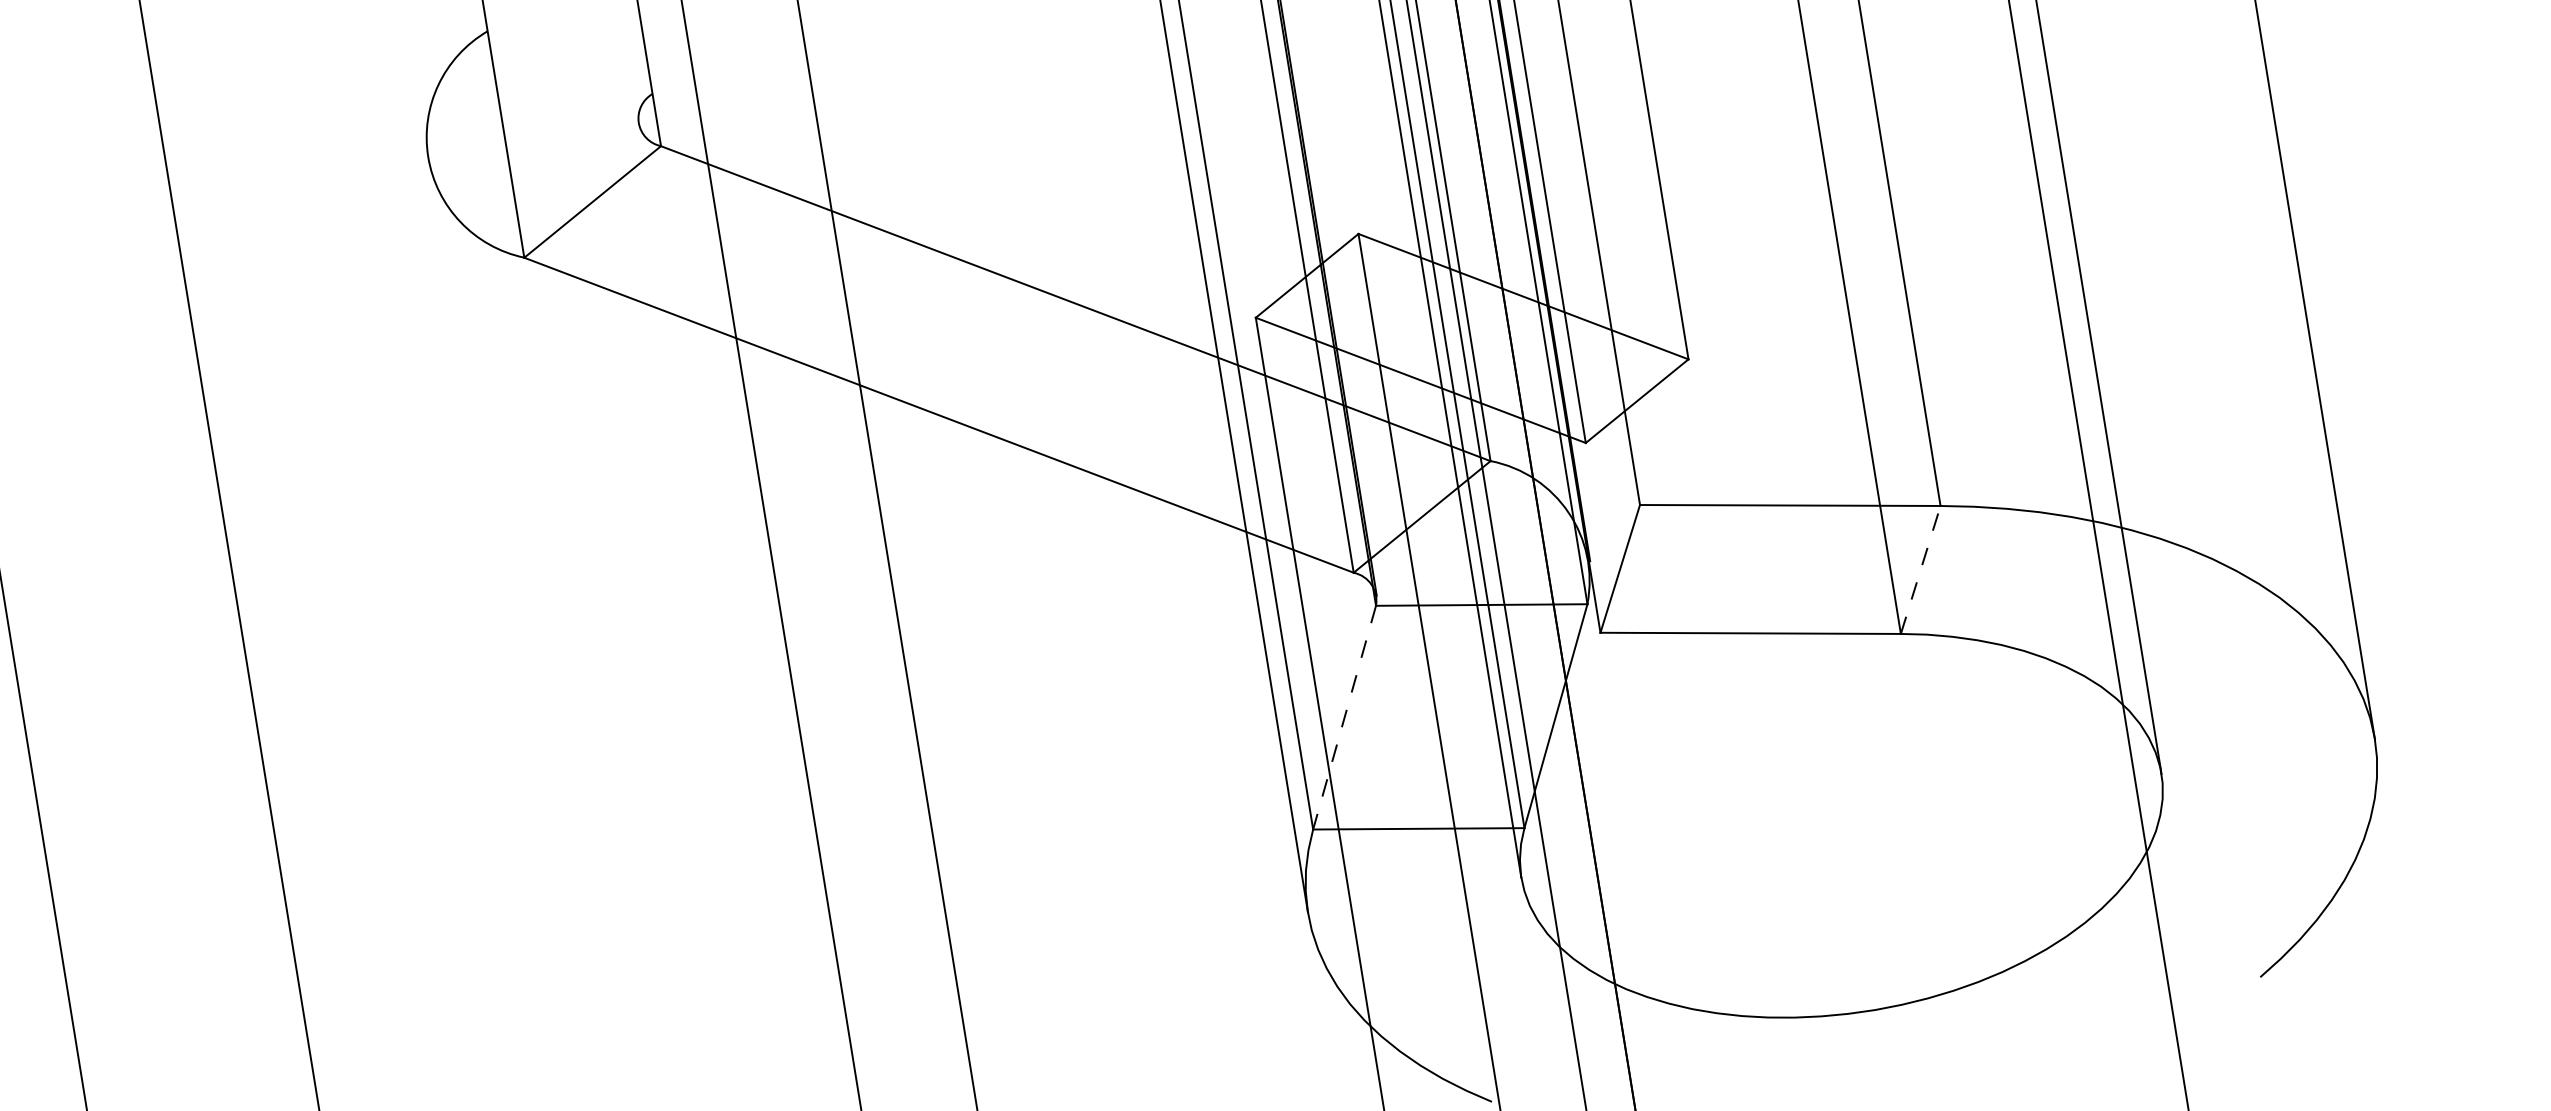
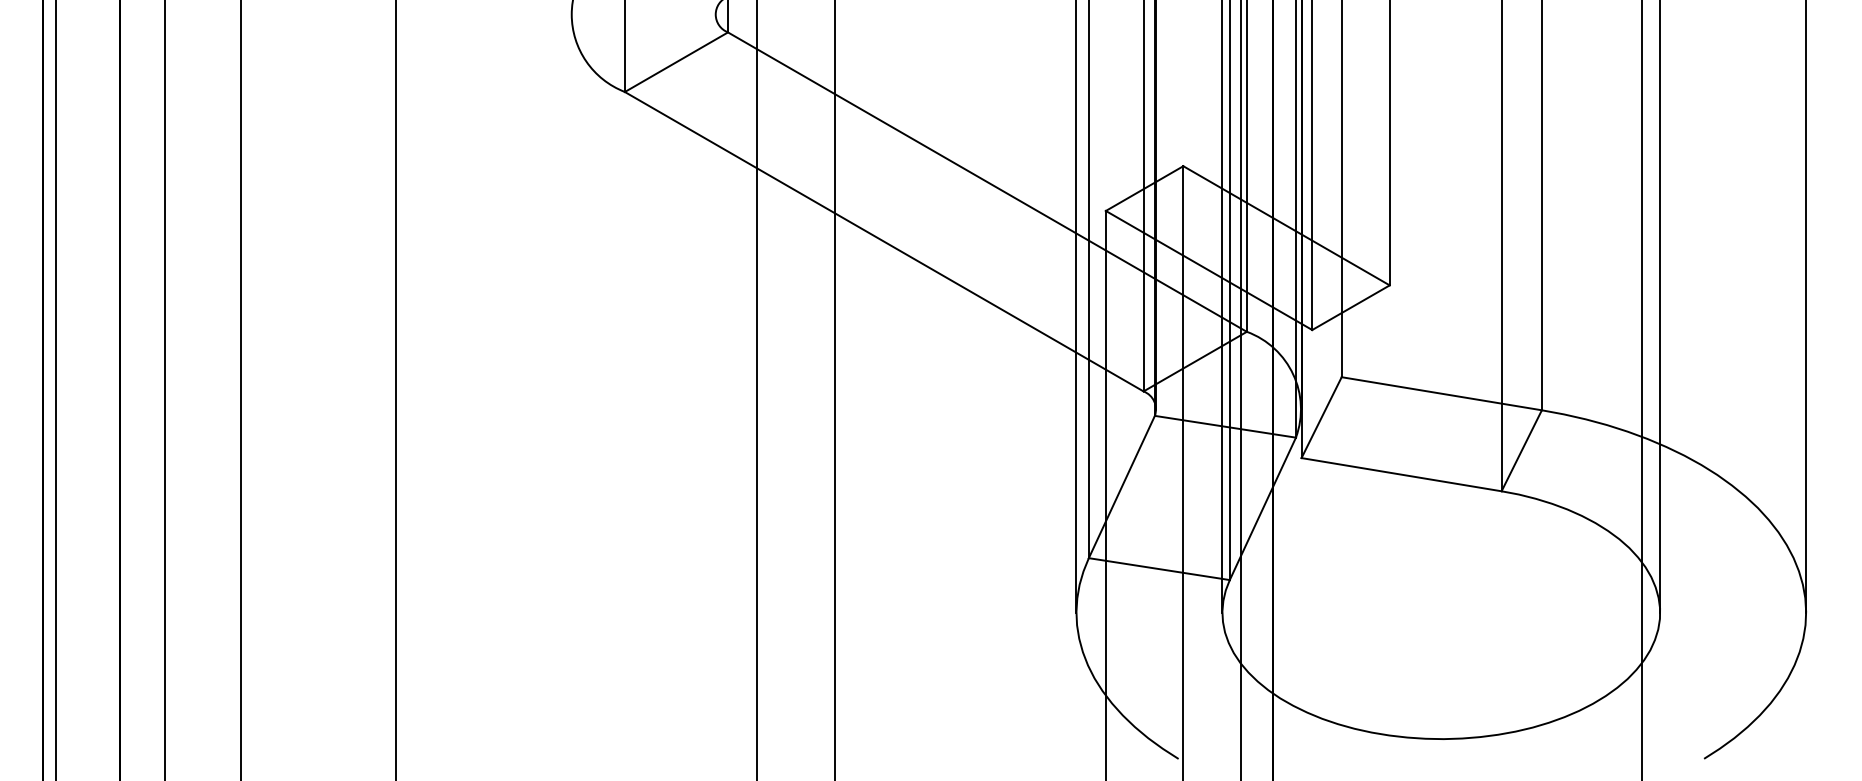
line: (1920, 569) -> (1521, 450), dashed -> solid
line: (1344, 718) -> (1121, 487), dashed -> solid

